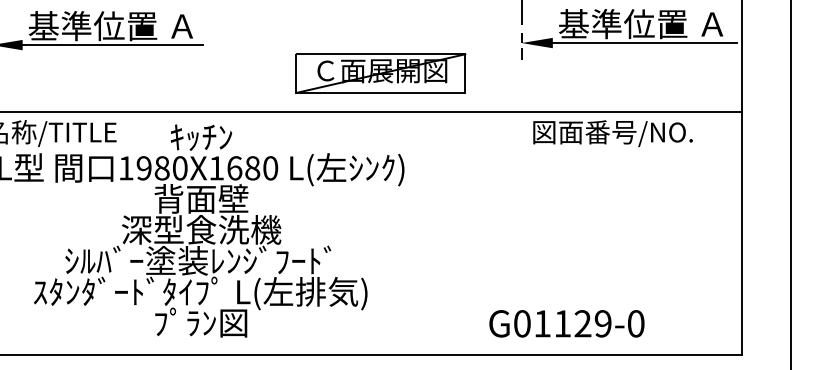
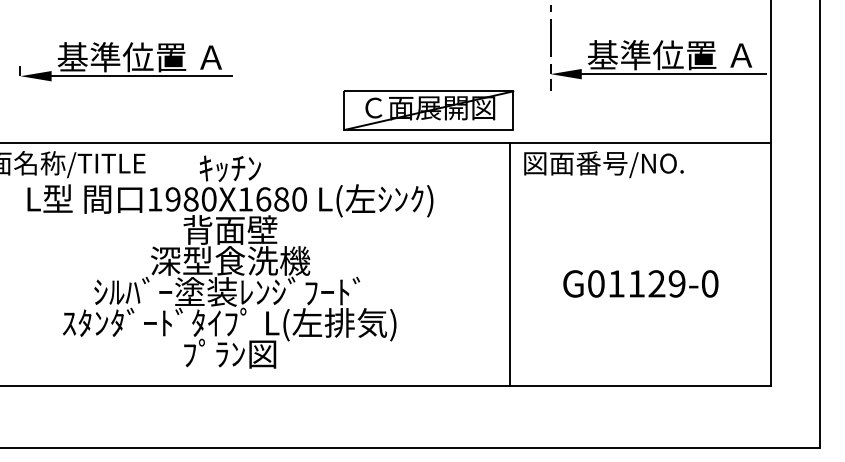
part: (380, 73) -> (428, 110), moved
text: (612, 133) -> (603, 164), moved
line: (481, 233) -> (510, 264), added
text: (566, 323) -> (640, 283), moved

